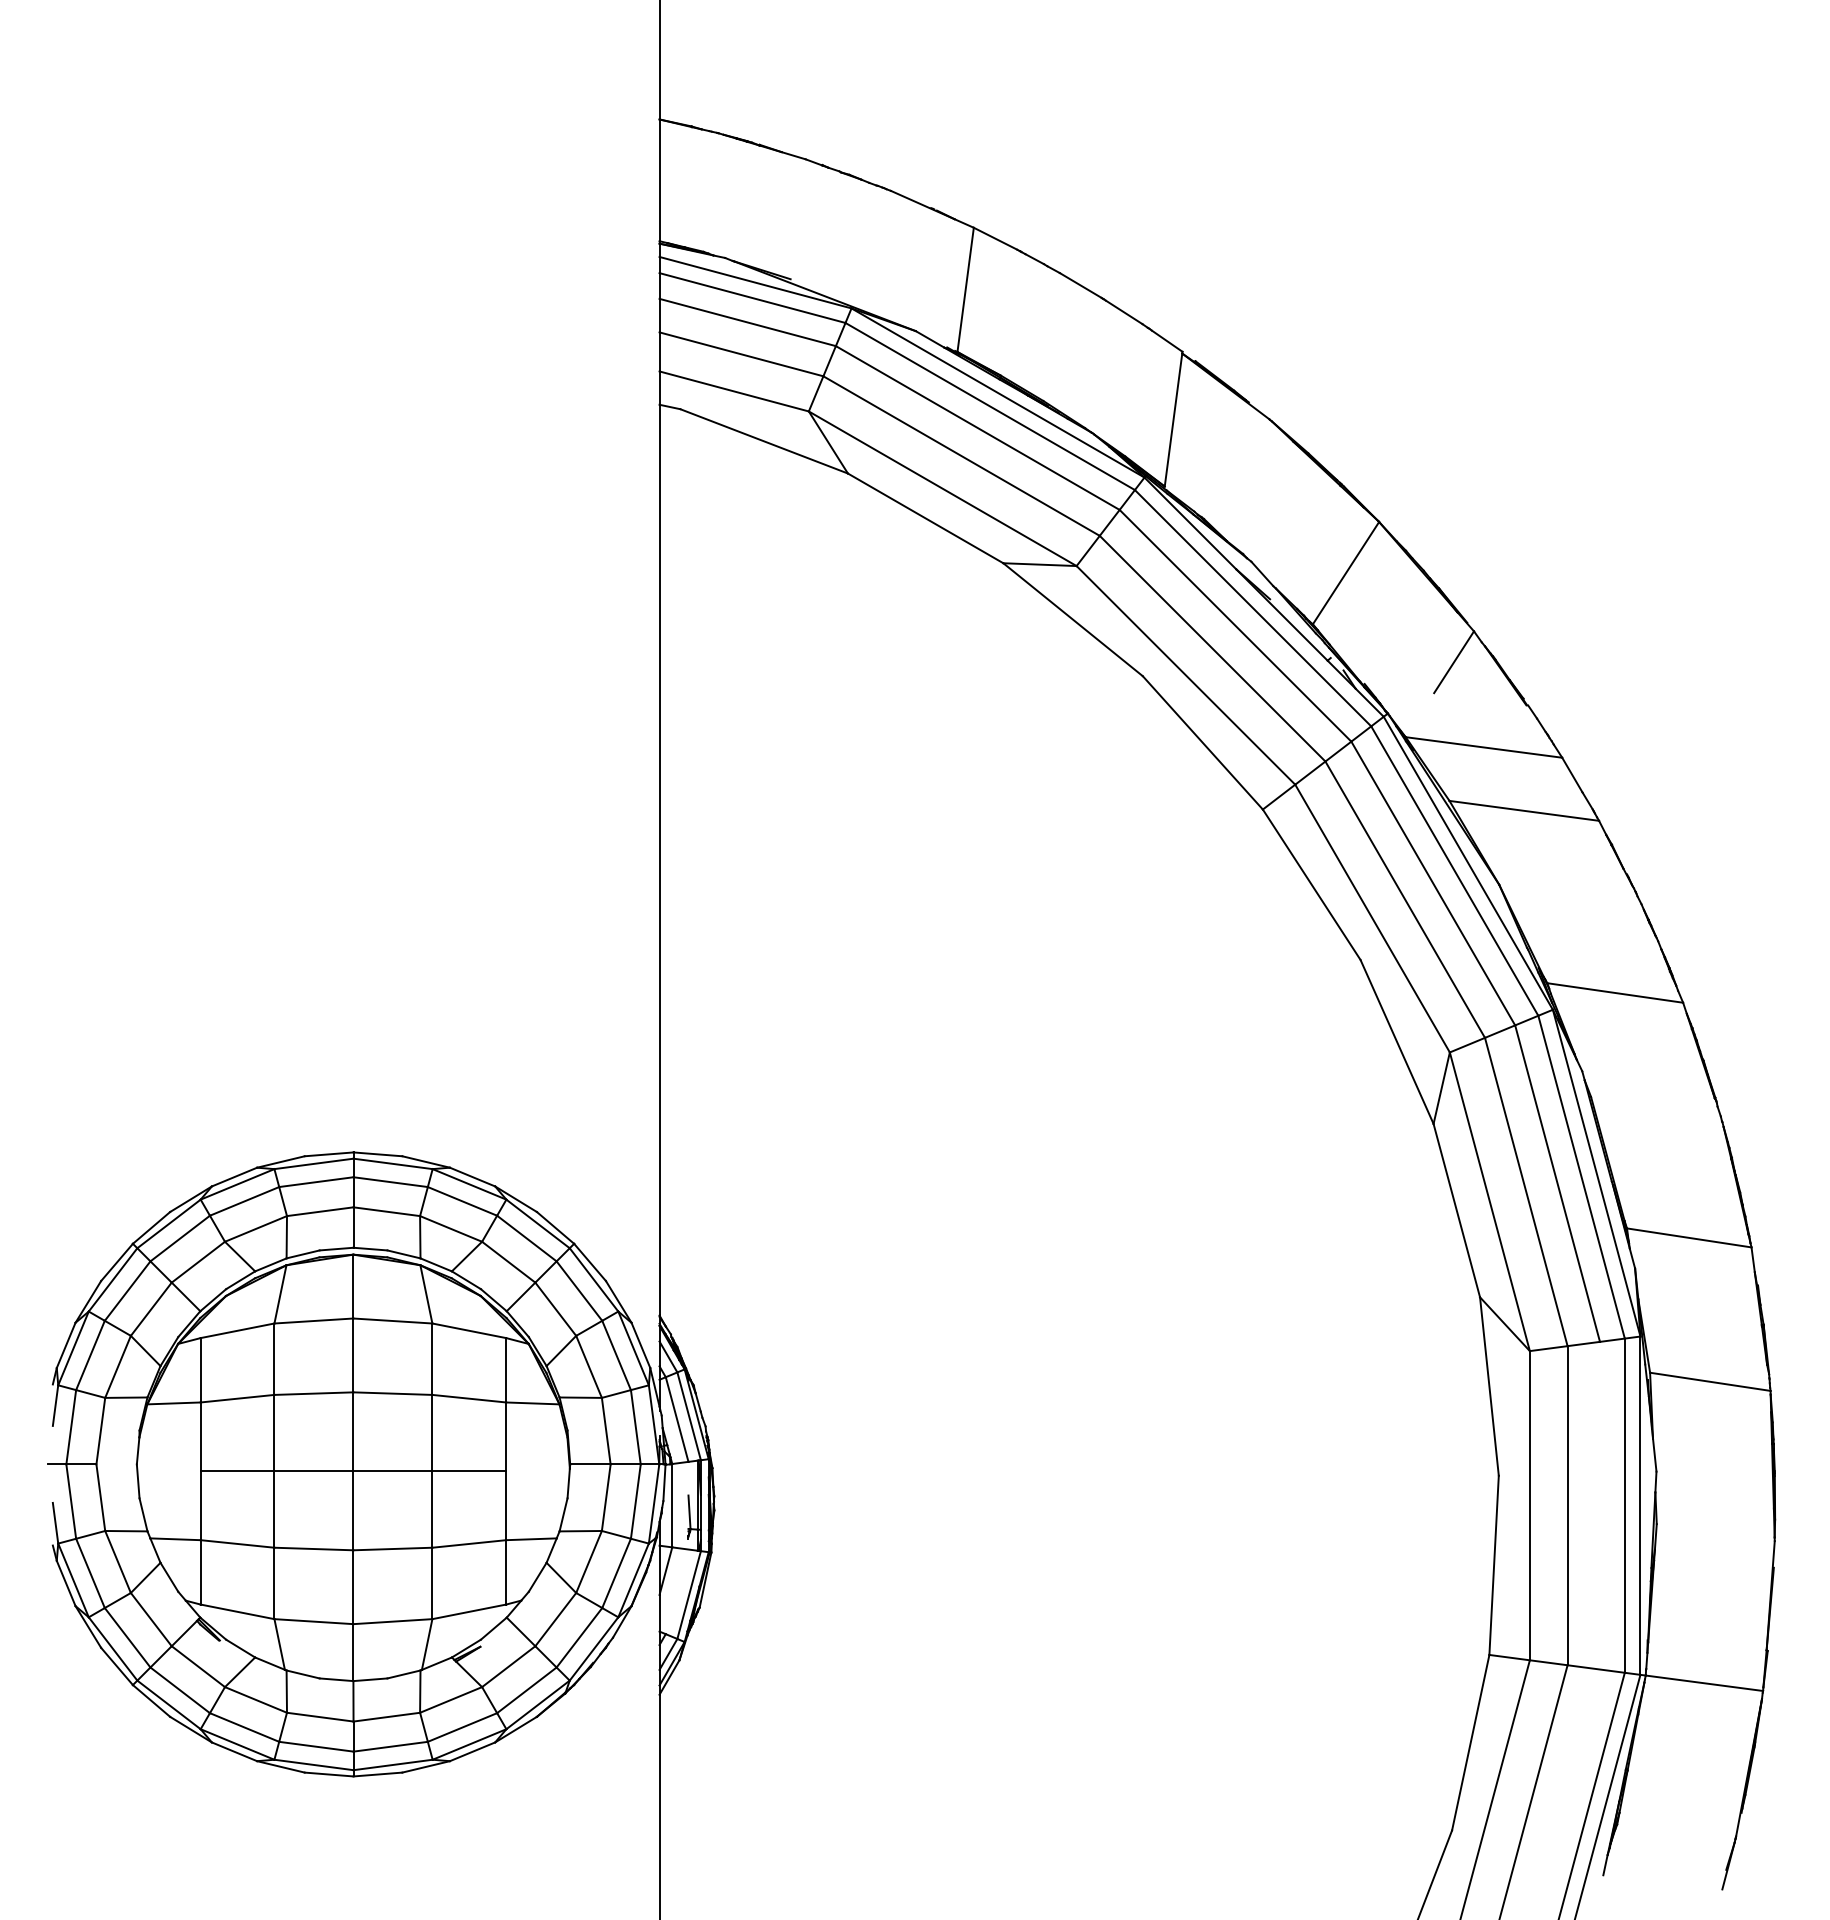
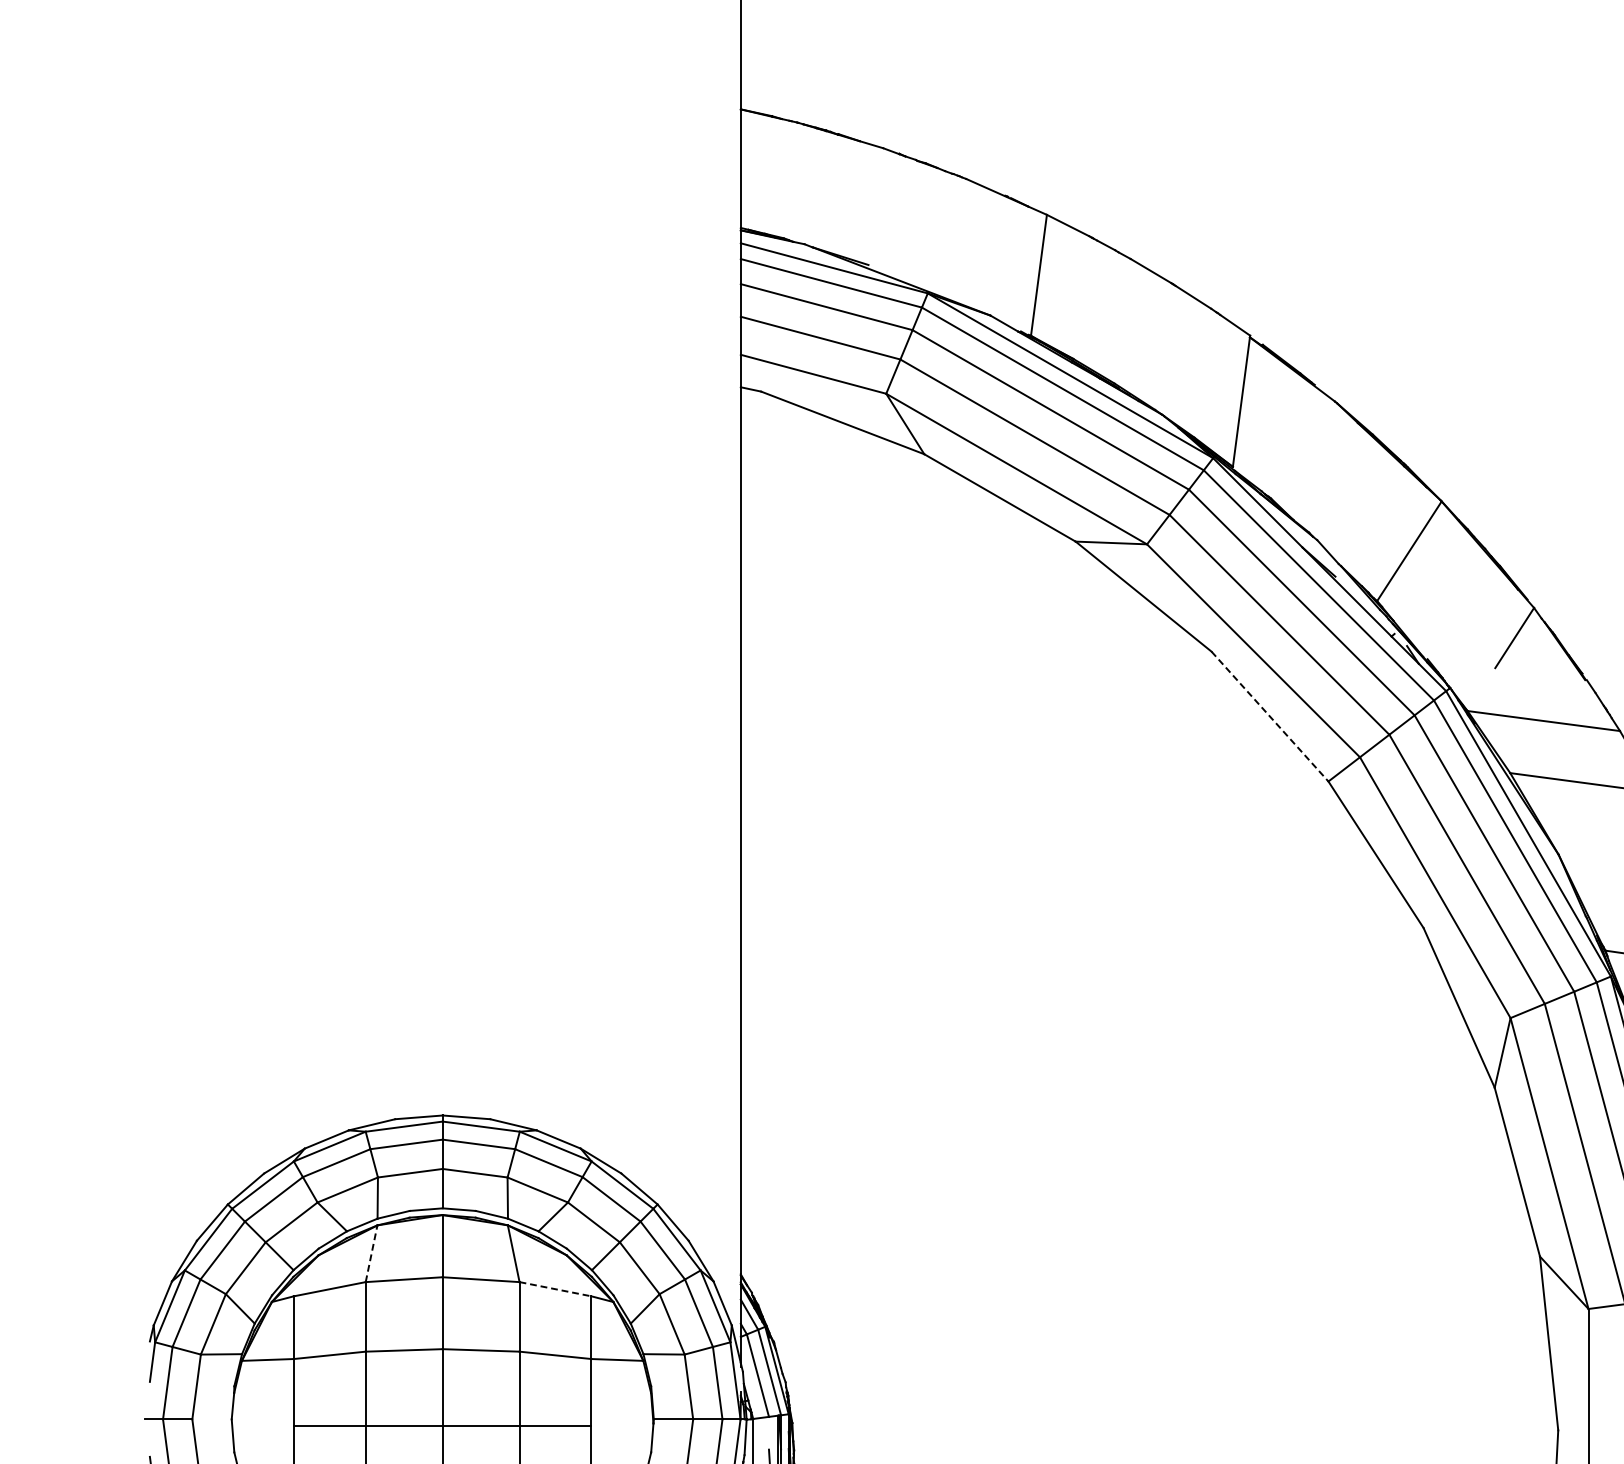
line: (1202, 742) -> (1269, 716), solid -> dashed
line: (280, 1294) -> (371, 1253), solid -> dashed
line: (469, 1330) -> (555, 1288), solid -> dashed

